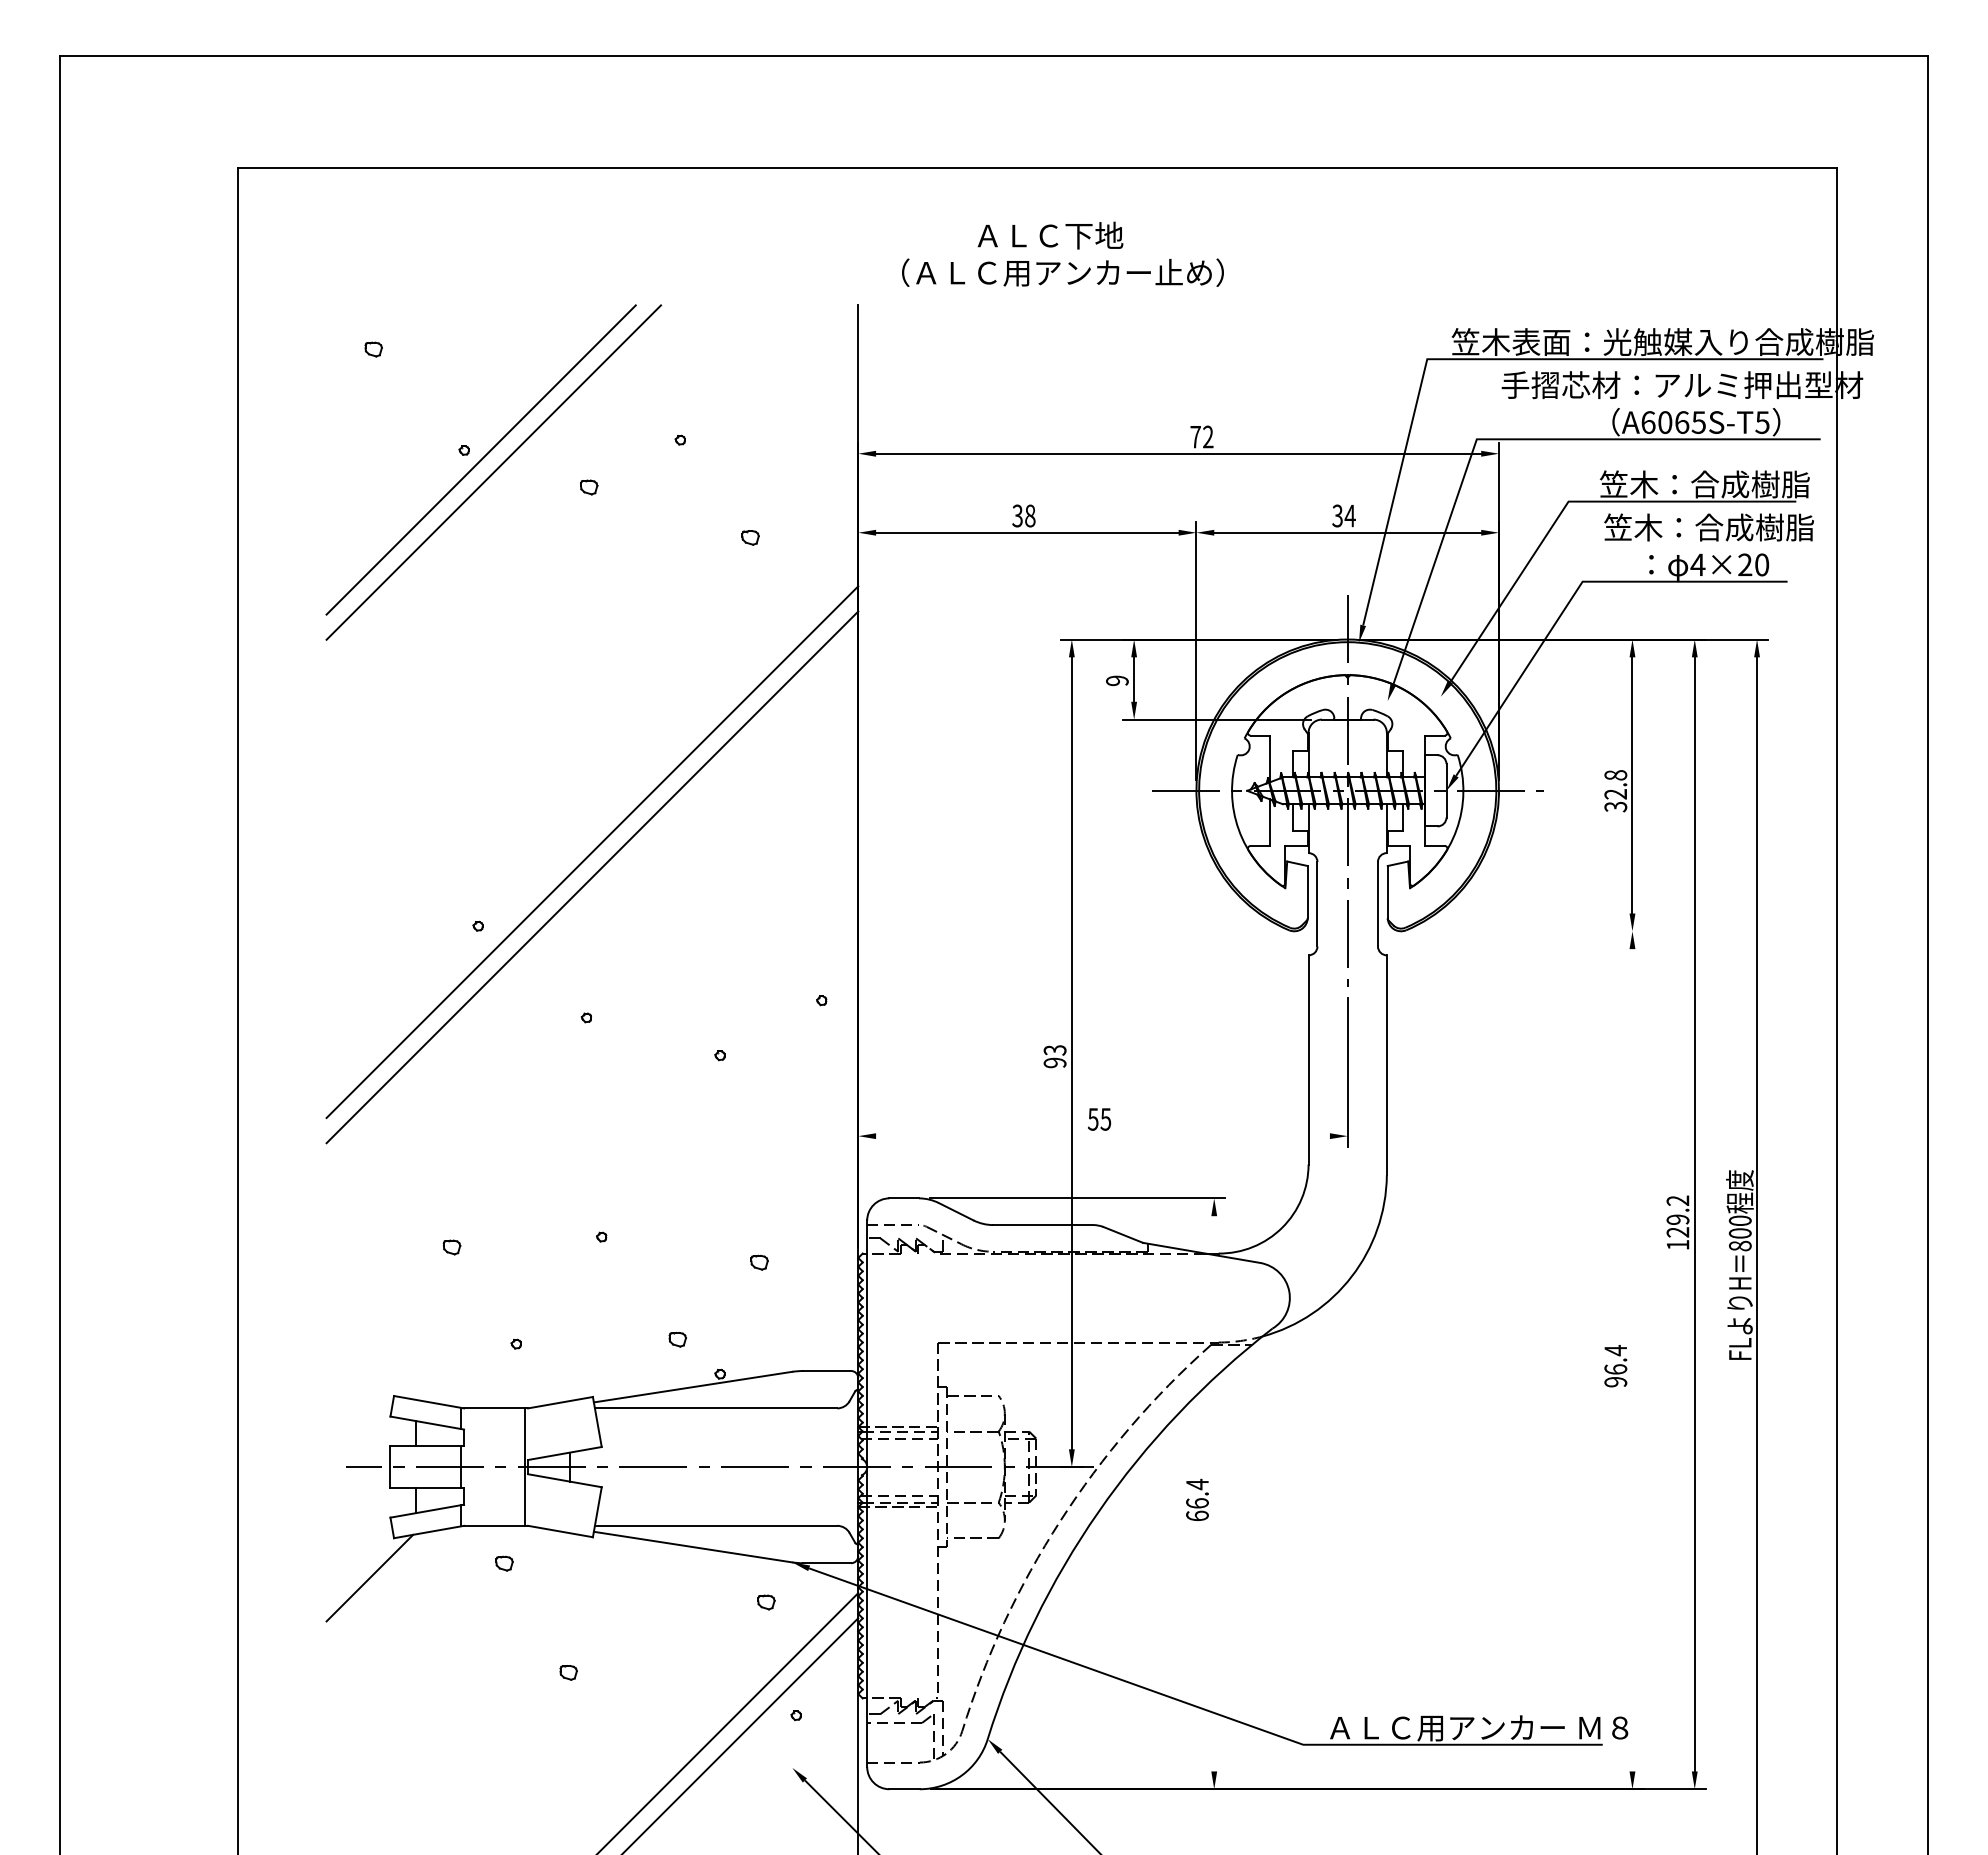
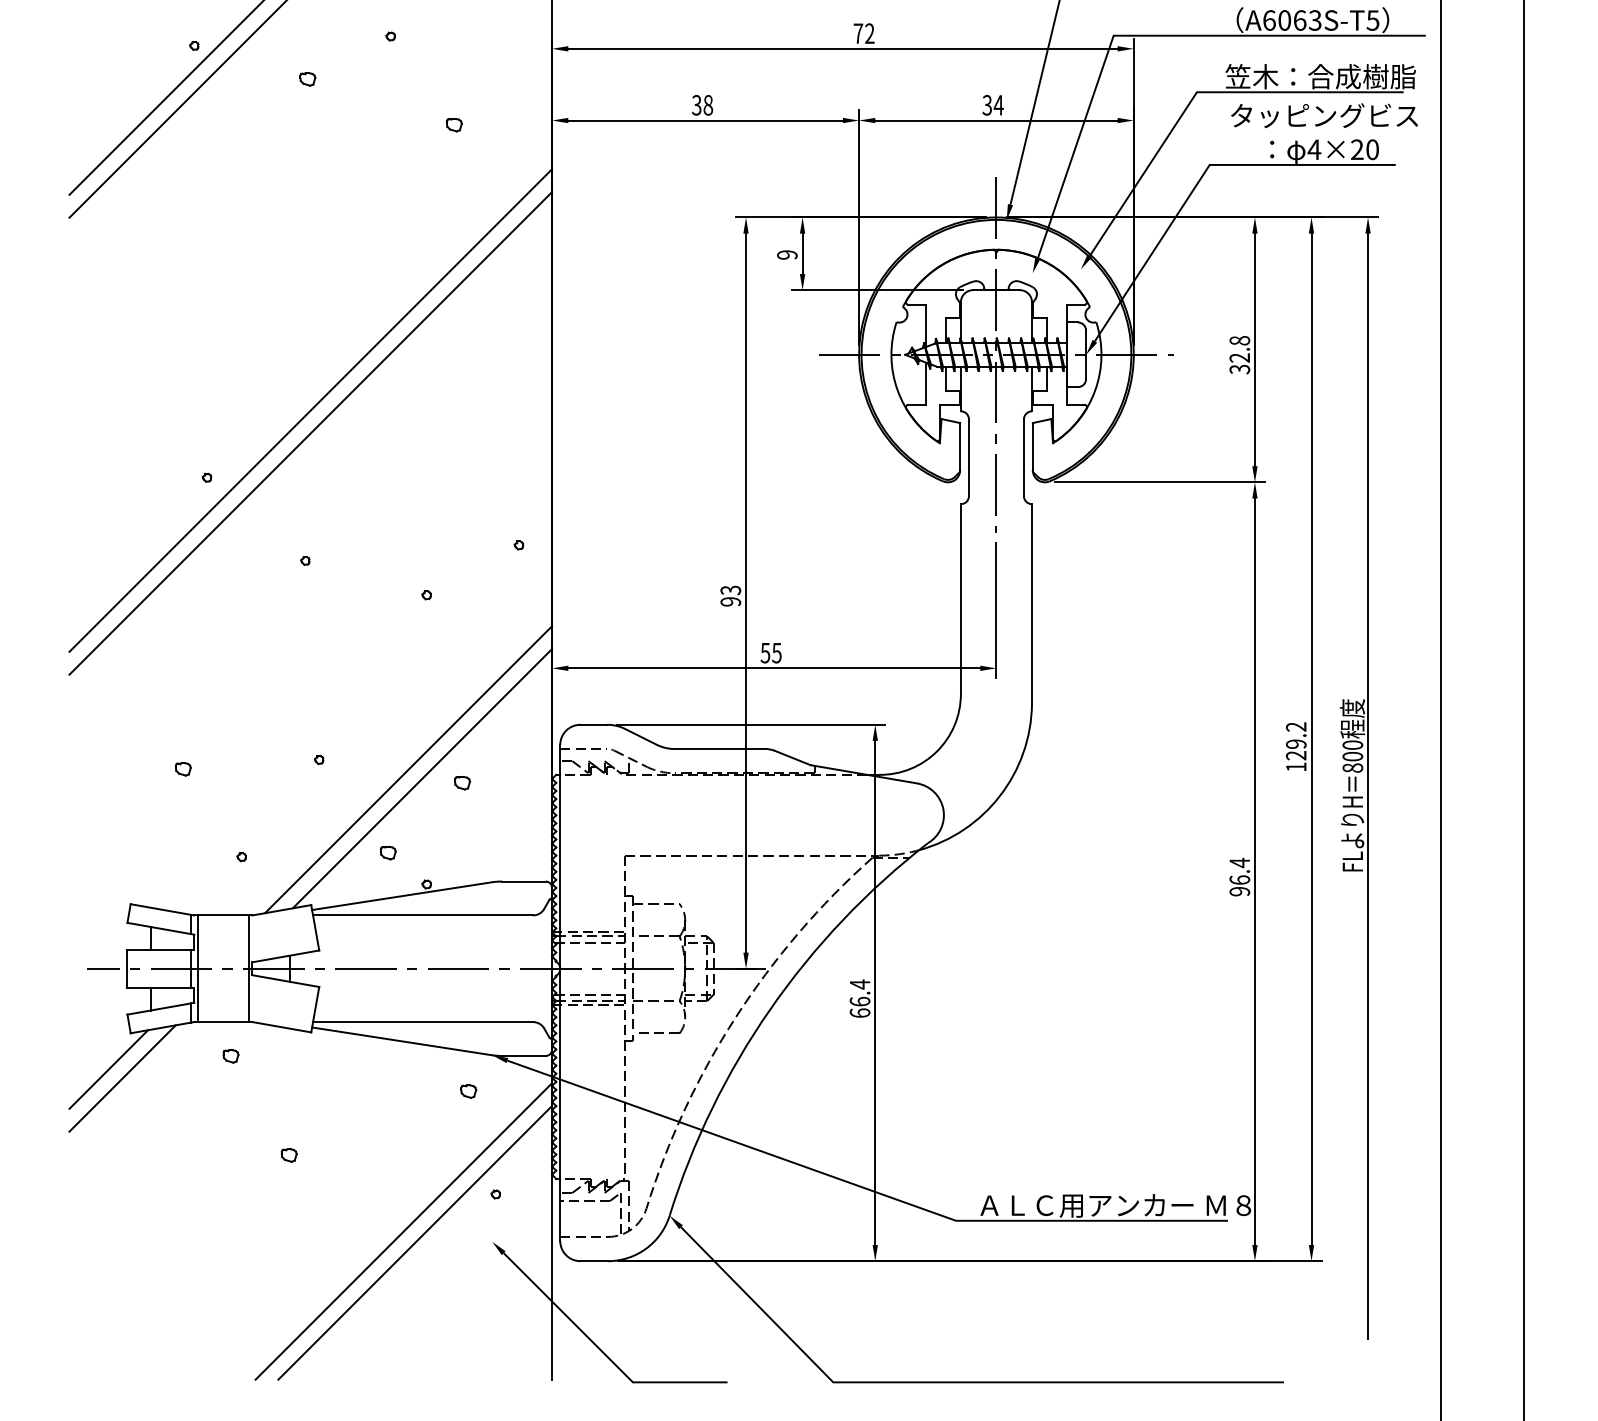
text: (1698, 422) -> (1314, 20), A6065S-T5 -> A6063S-T5
text: (1708, 527) -> (1323, 115), 笠木：合成樹脂 -> タッピングビス
line: (1527, 931) -> (1159, 482), added
line: (1102, 1136) -> (773, 668), added
line: (700, 1247) -> (408, 769), added
line: (715, 1257) -> (422, 778), added
line: (1632, 1360) -> (1254, 871), added
line: (467, 1466) -> (197, 968), added
line: (1214, 1493) -> (875, 992), added
line: (384, 1587) -> (122, 1078), added

